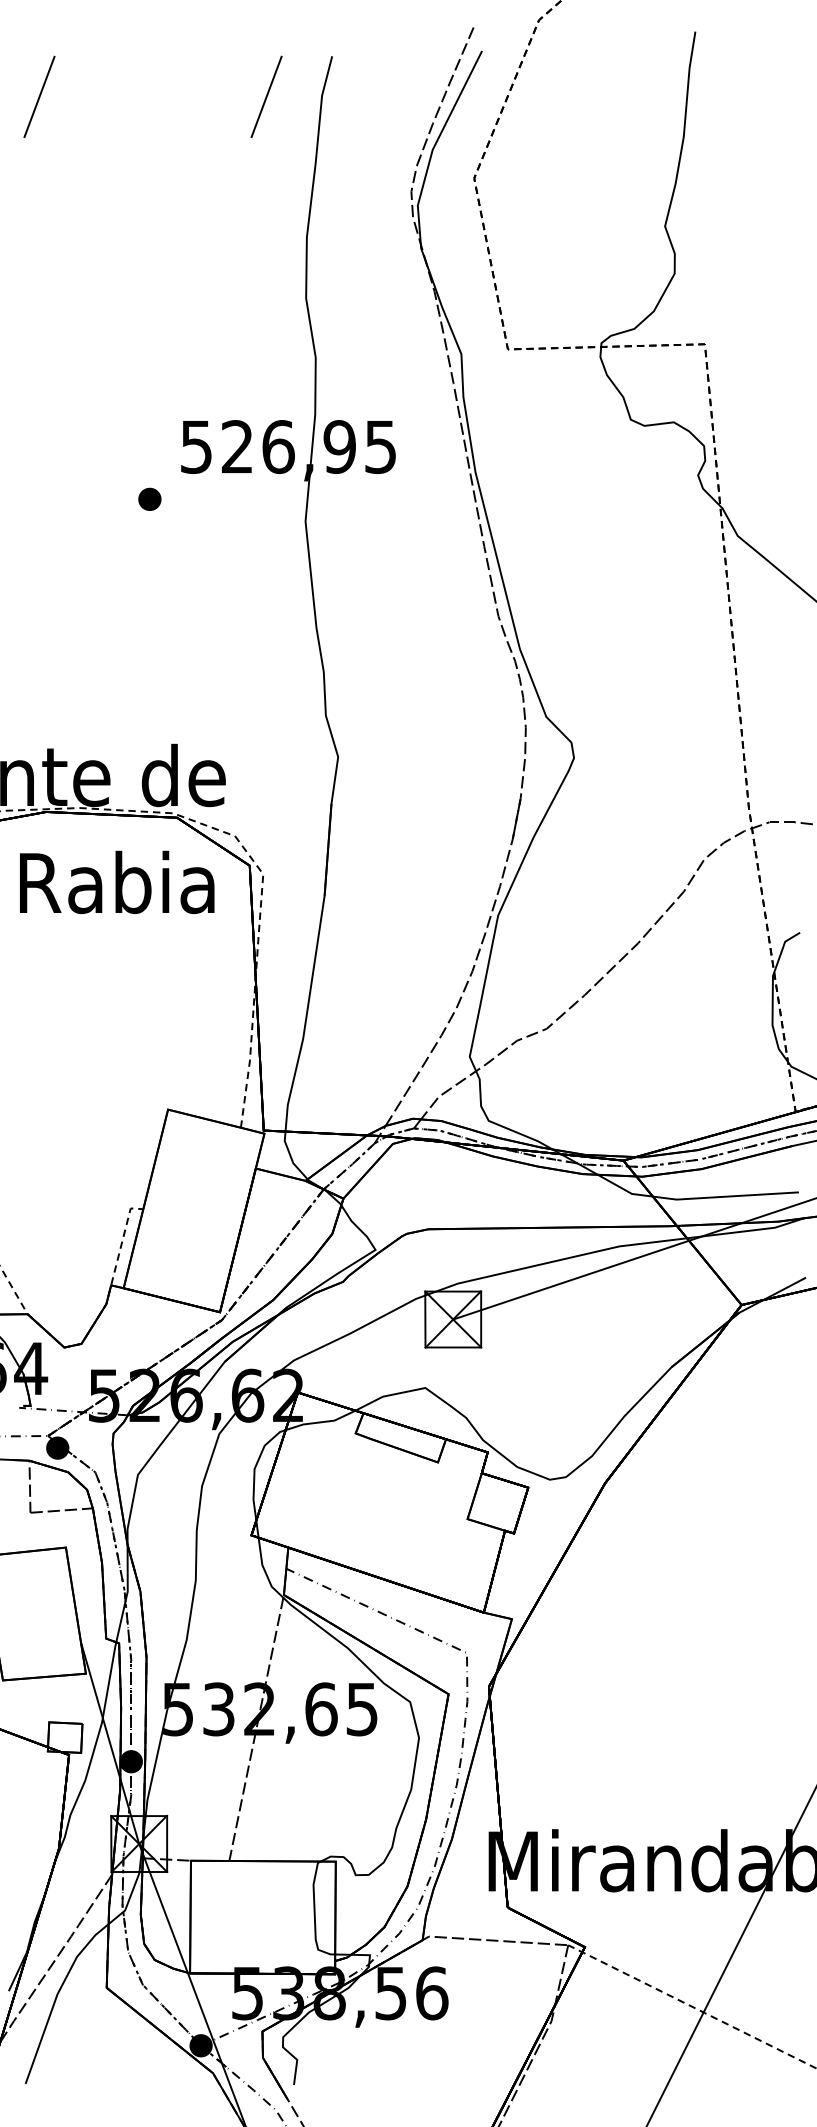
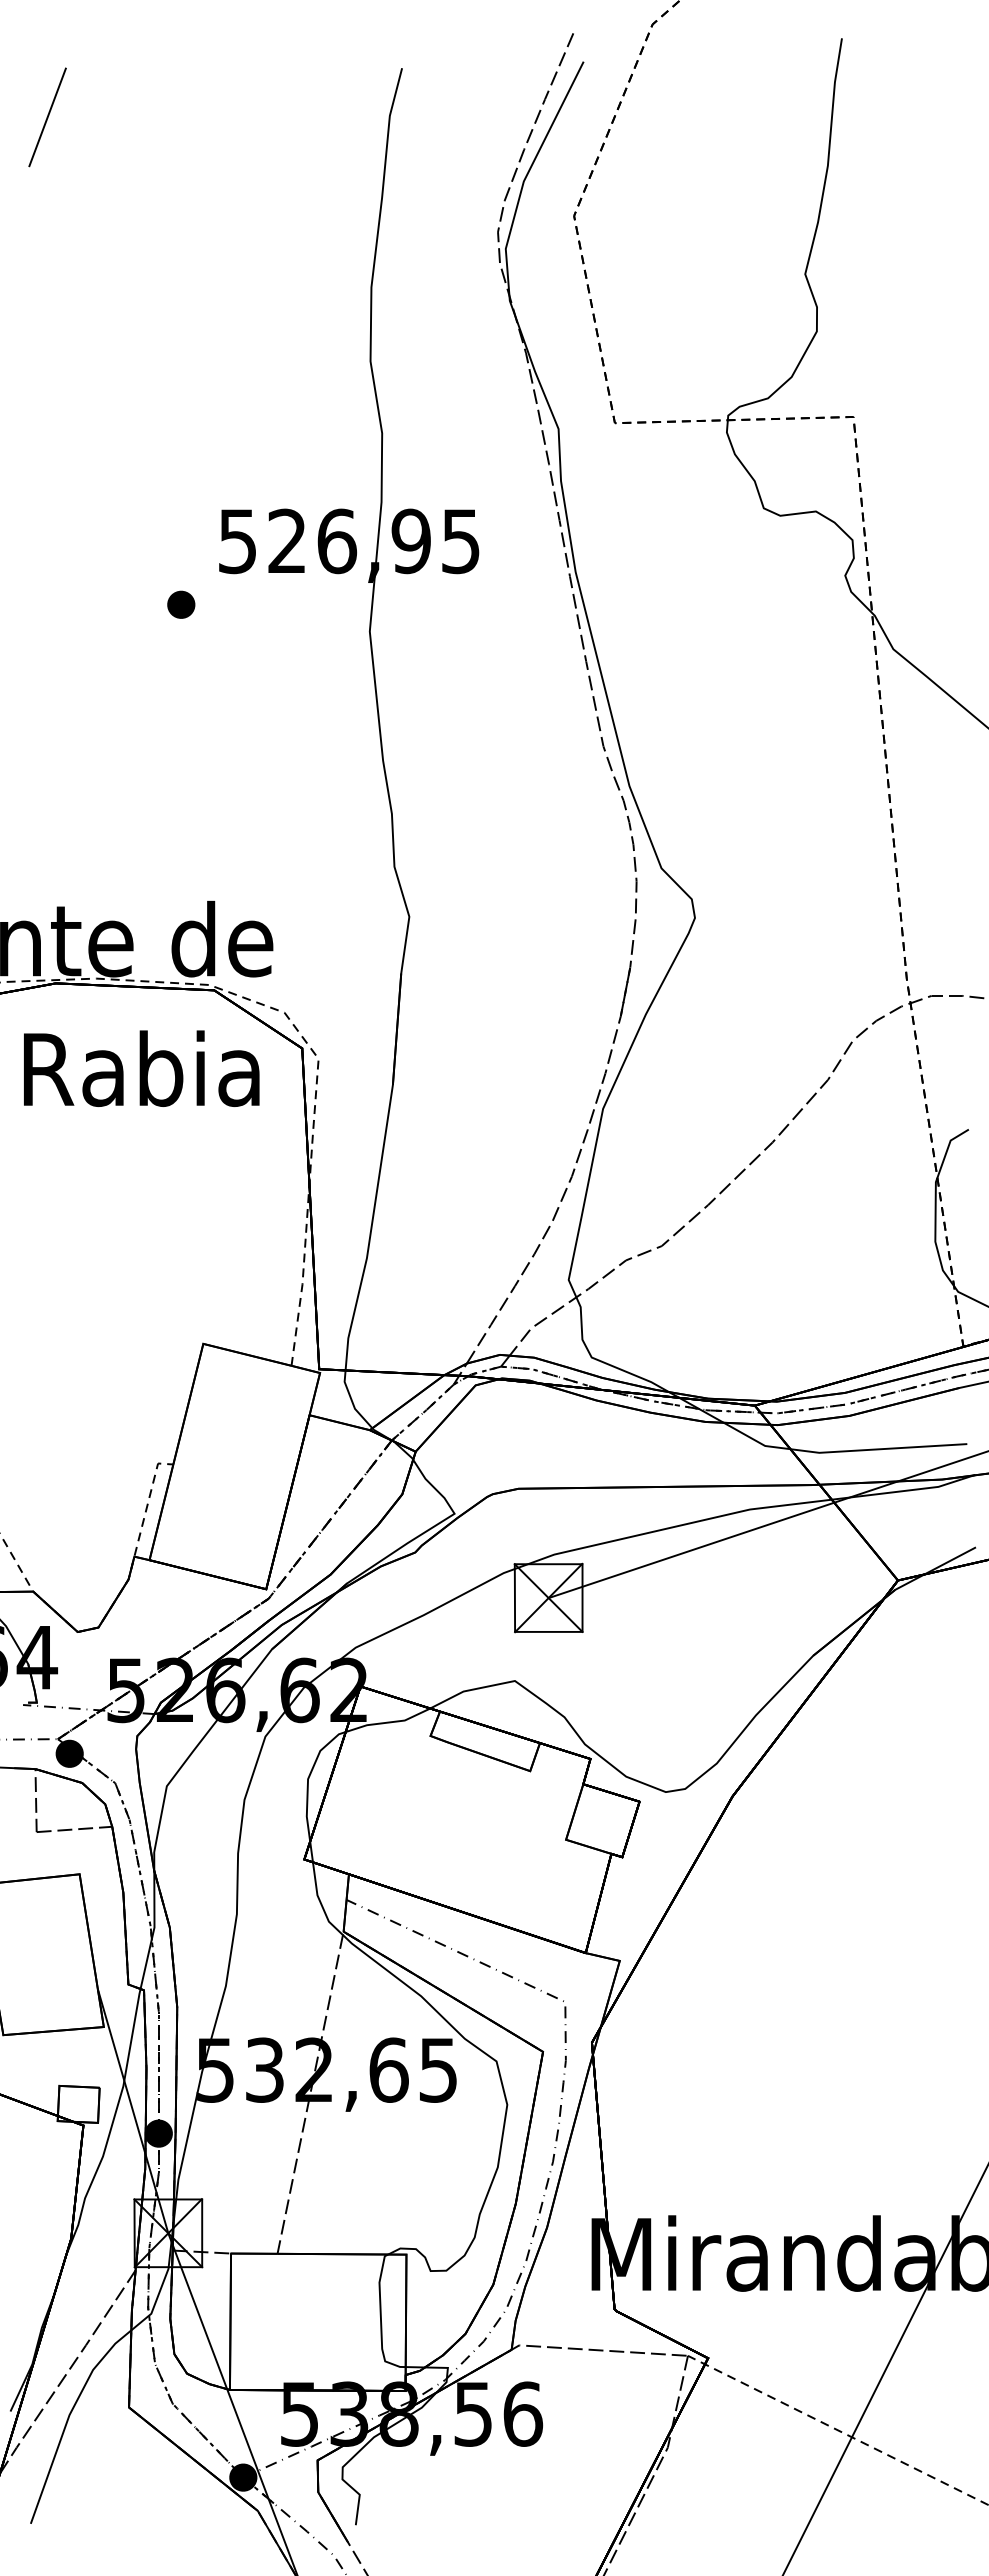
line: (266, 97) -> (322, 117), removed

